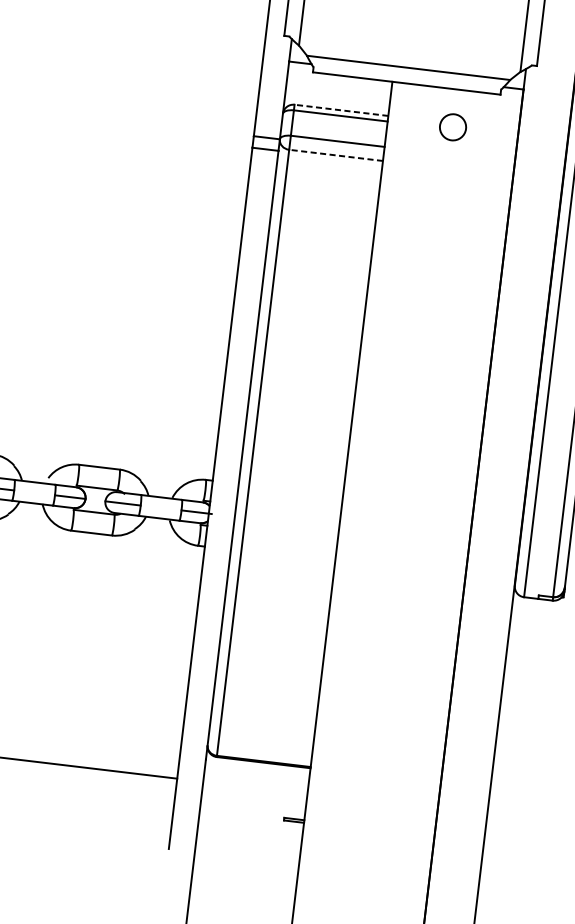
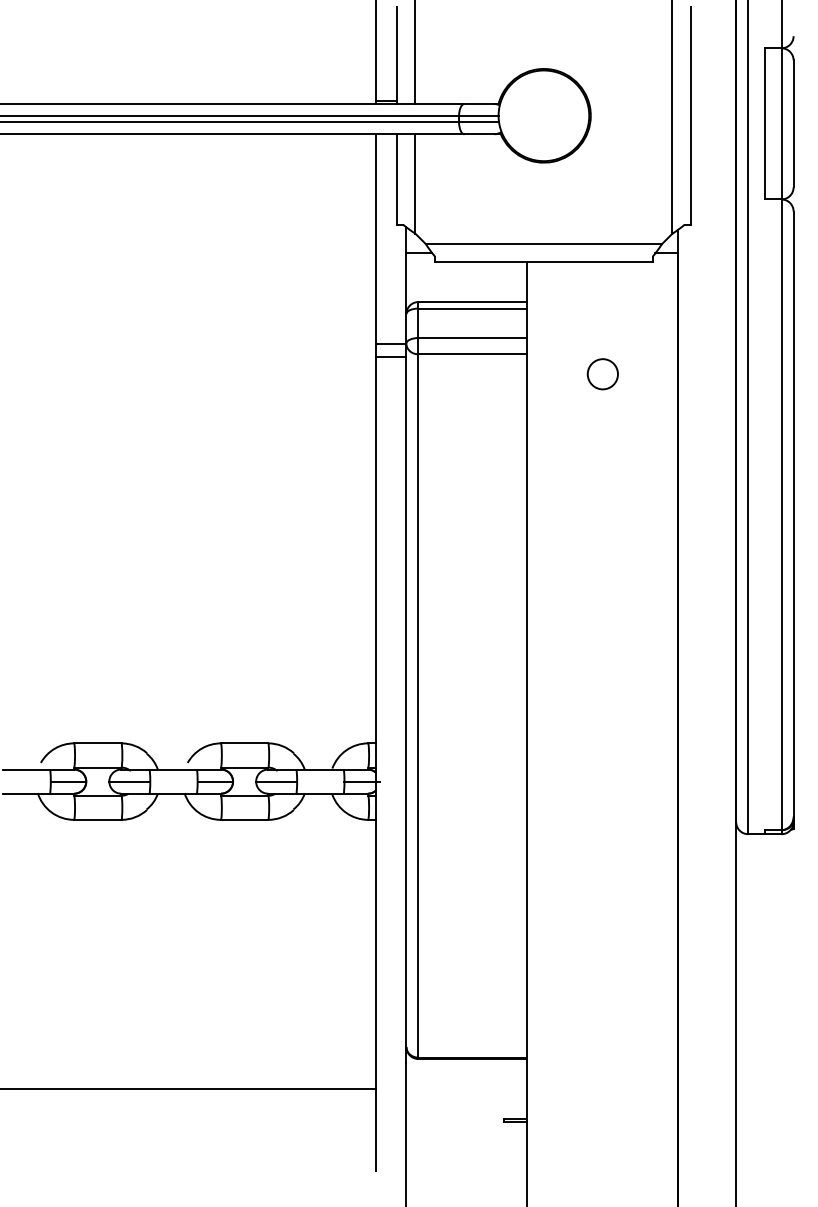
line: (341, 110) -> (472, 302), dashed -> solid
circle: (452, 127) -> (602, 374), moved
line: (335, 155) -> (472, 354), dashed -> solid

